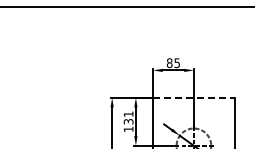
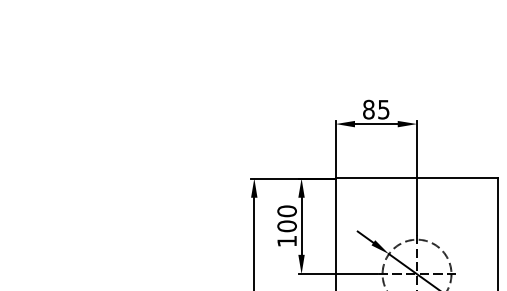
line: (193, 97) -> (416, 178), dashed -> solid
text: (128, 117) -> (286, 217), 131 -> 100

